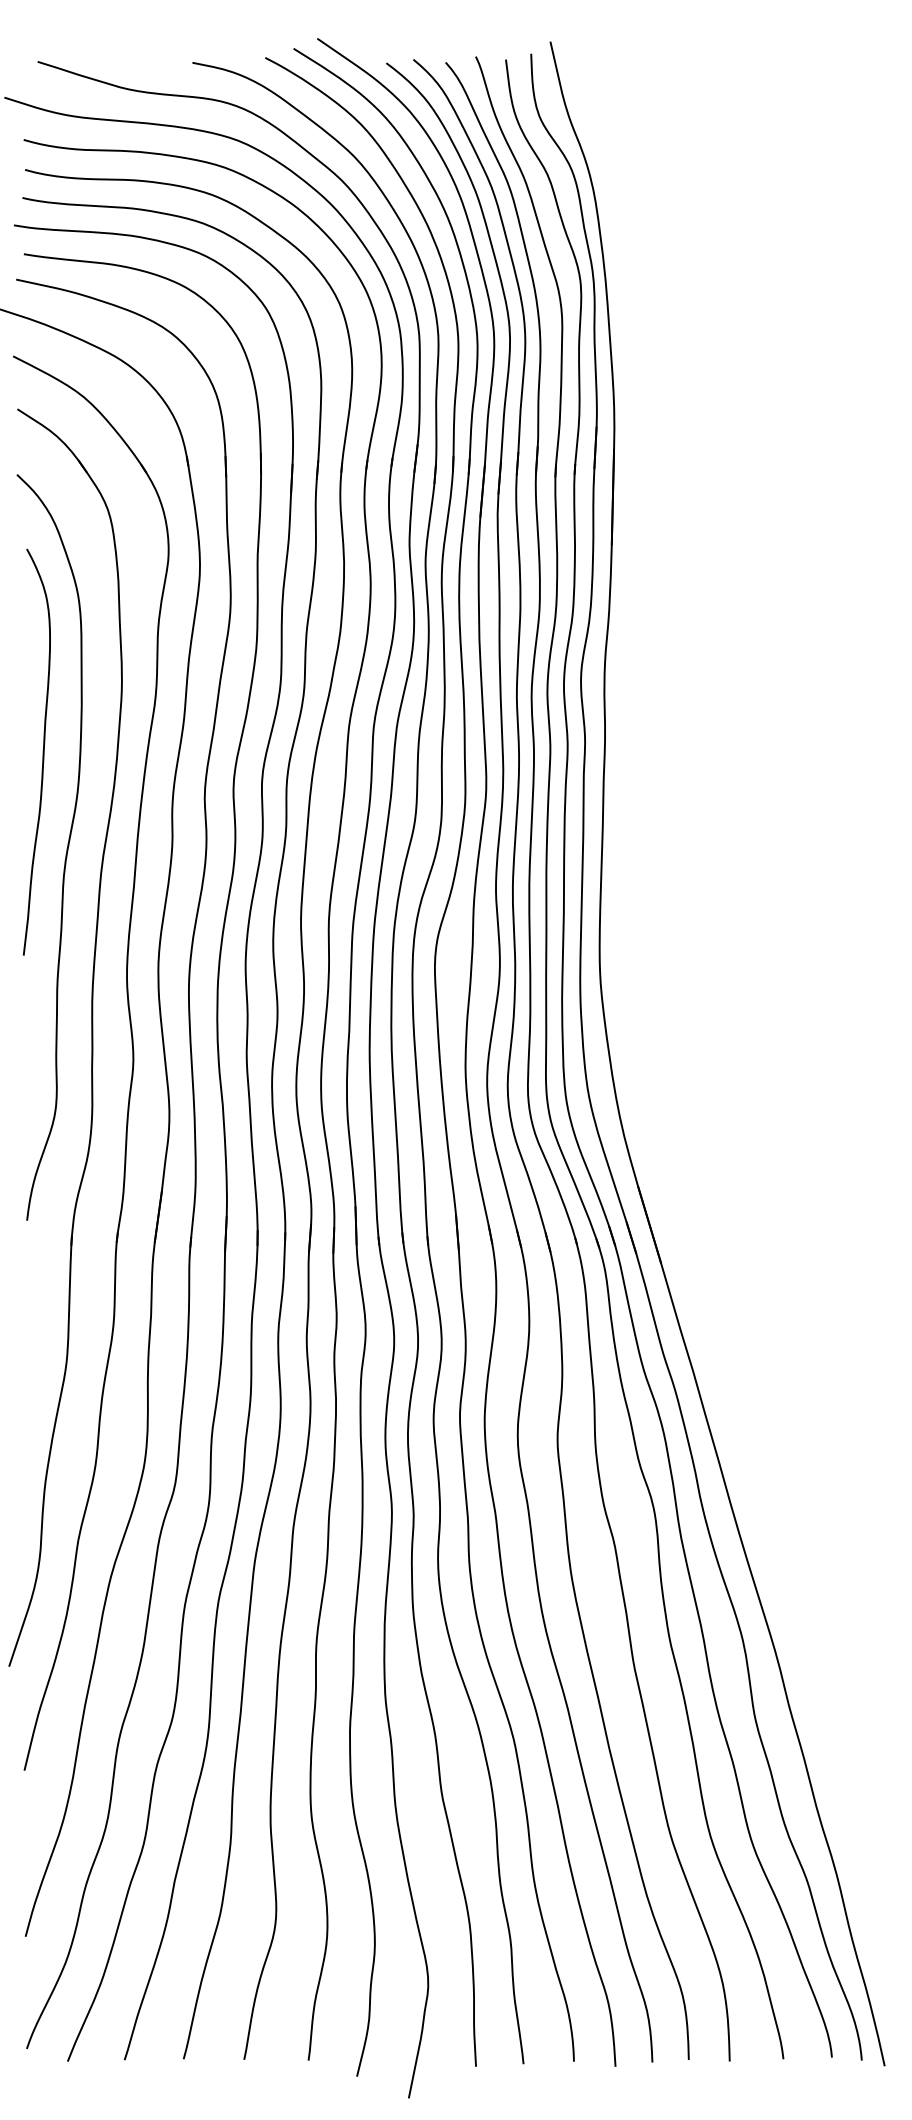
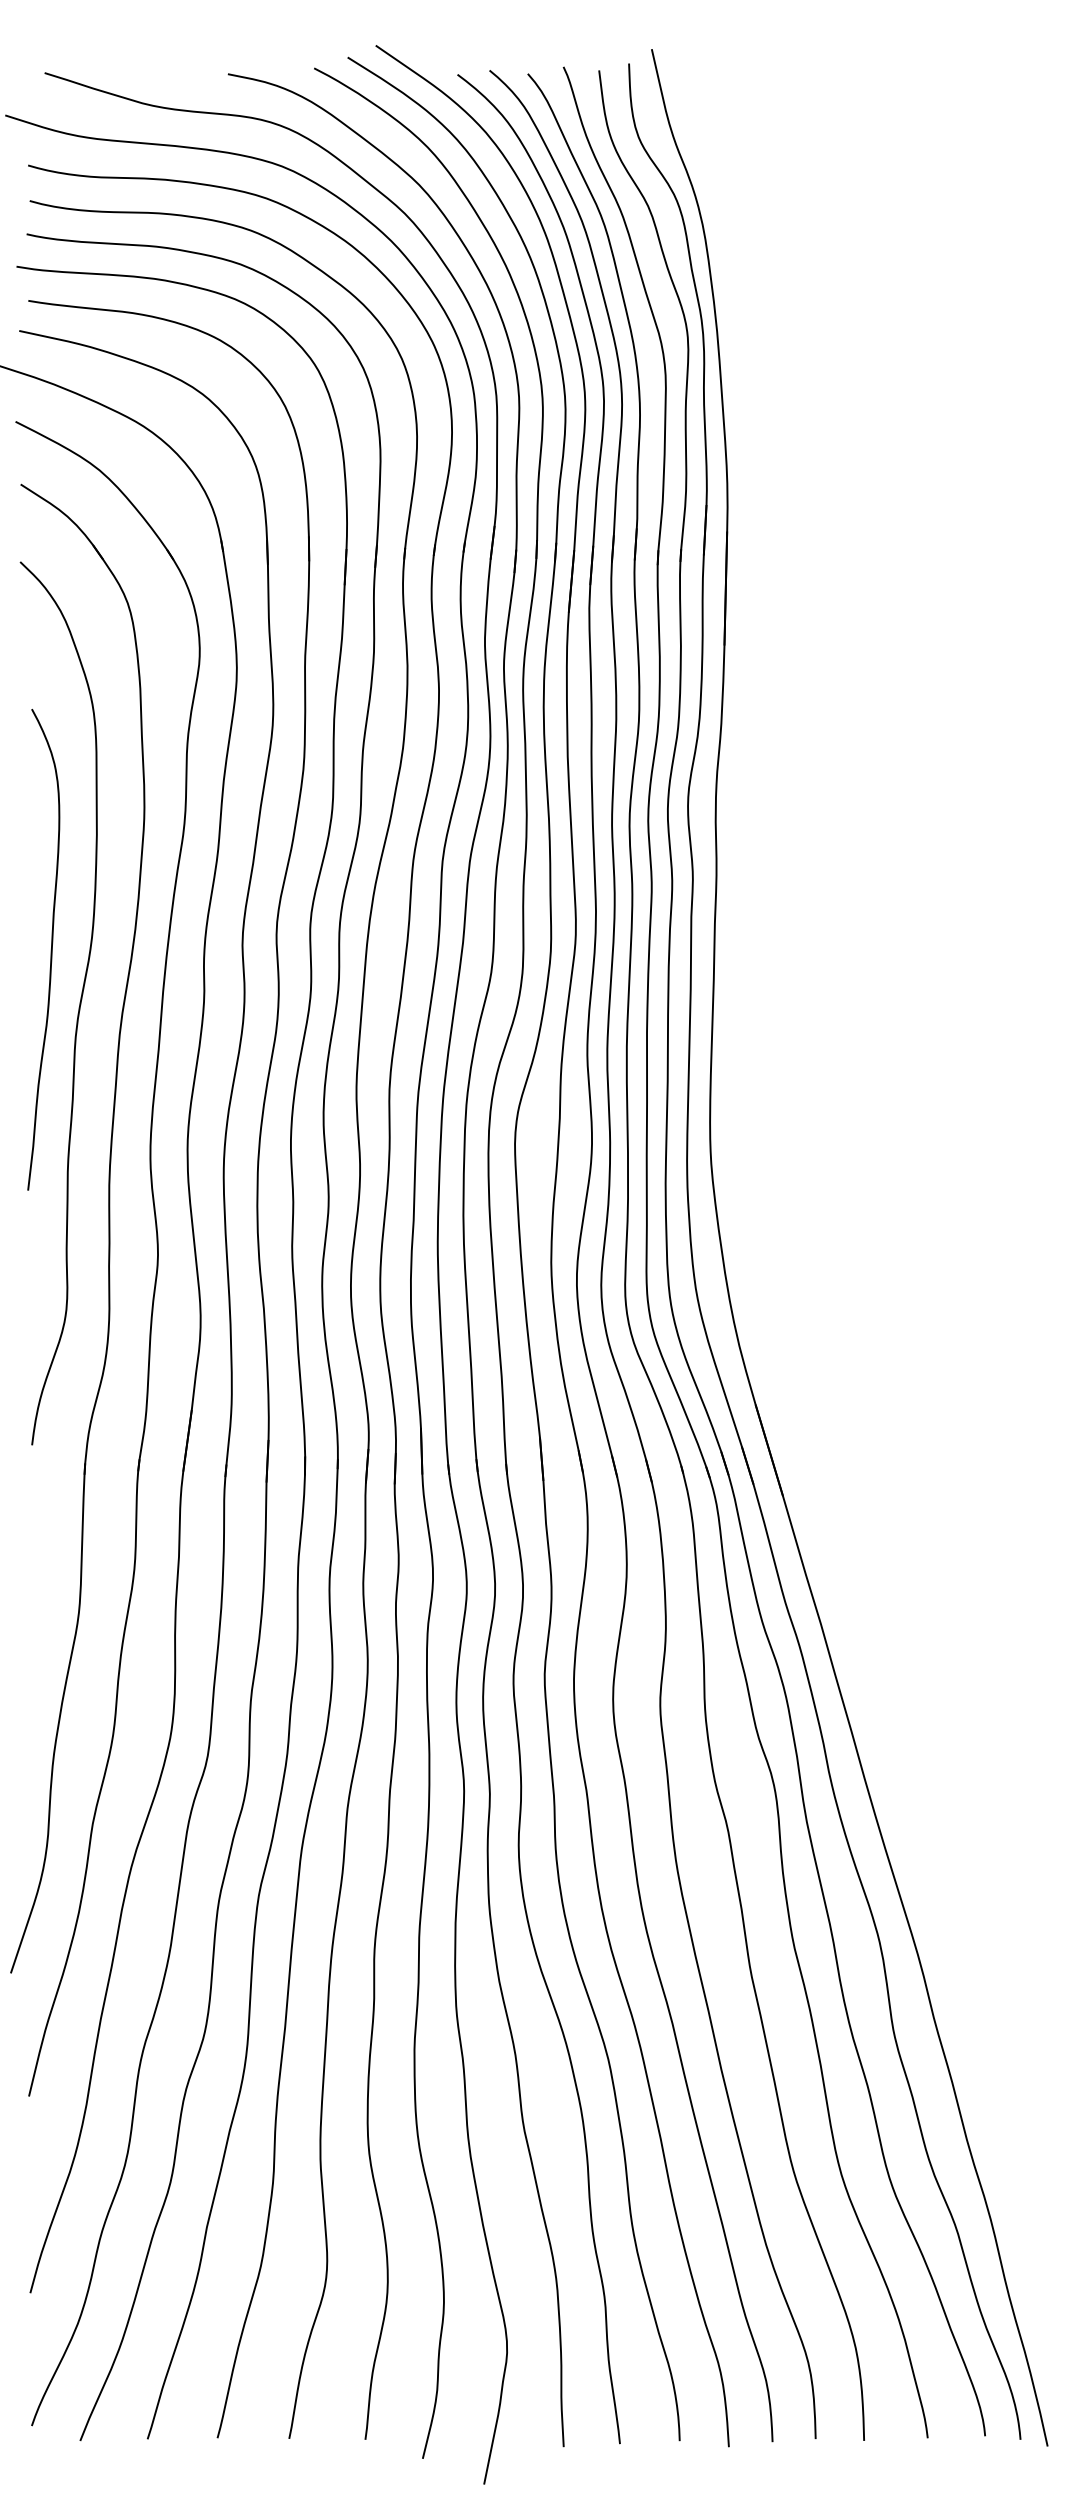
curve: (42, 751) -> (50, 948), moved

